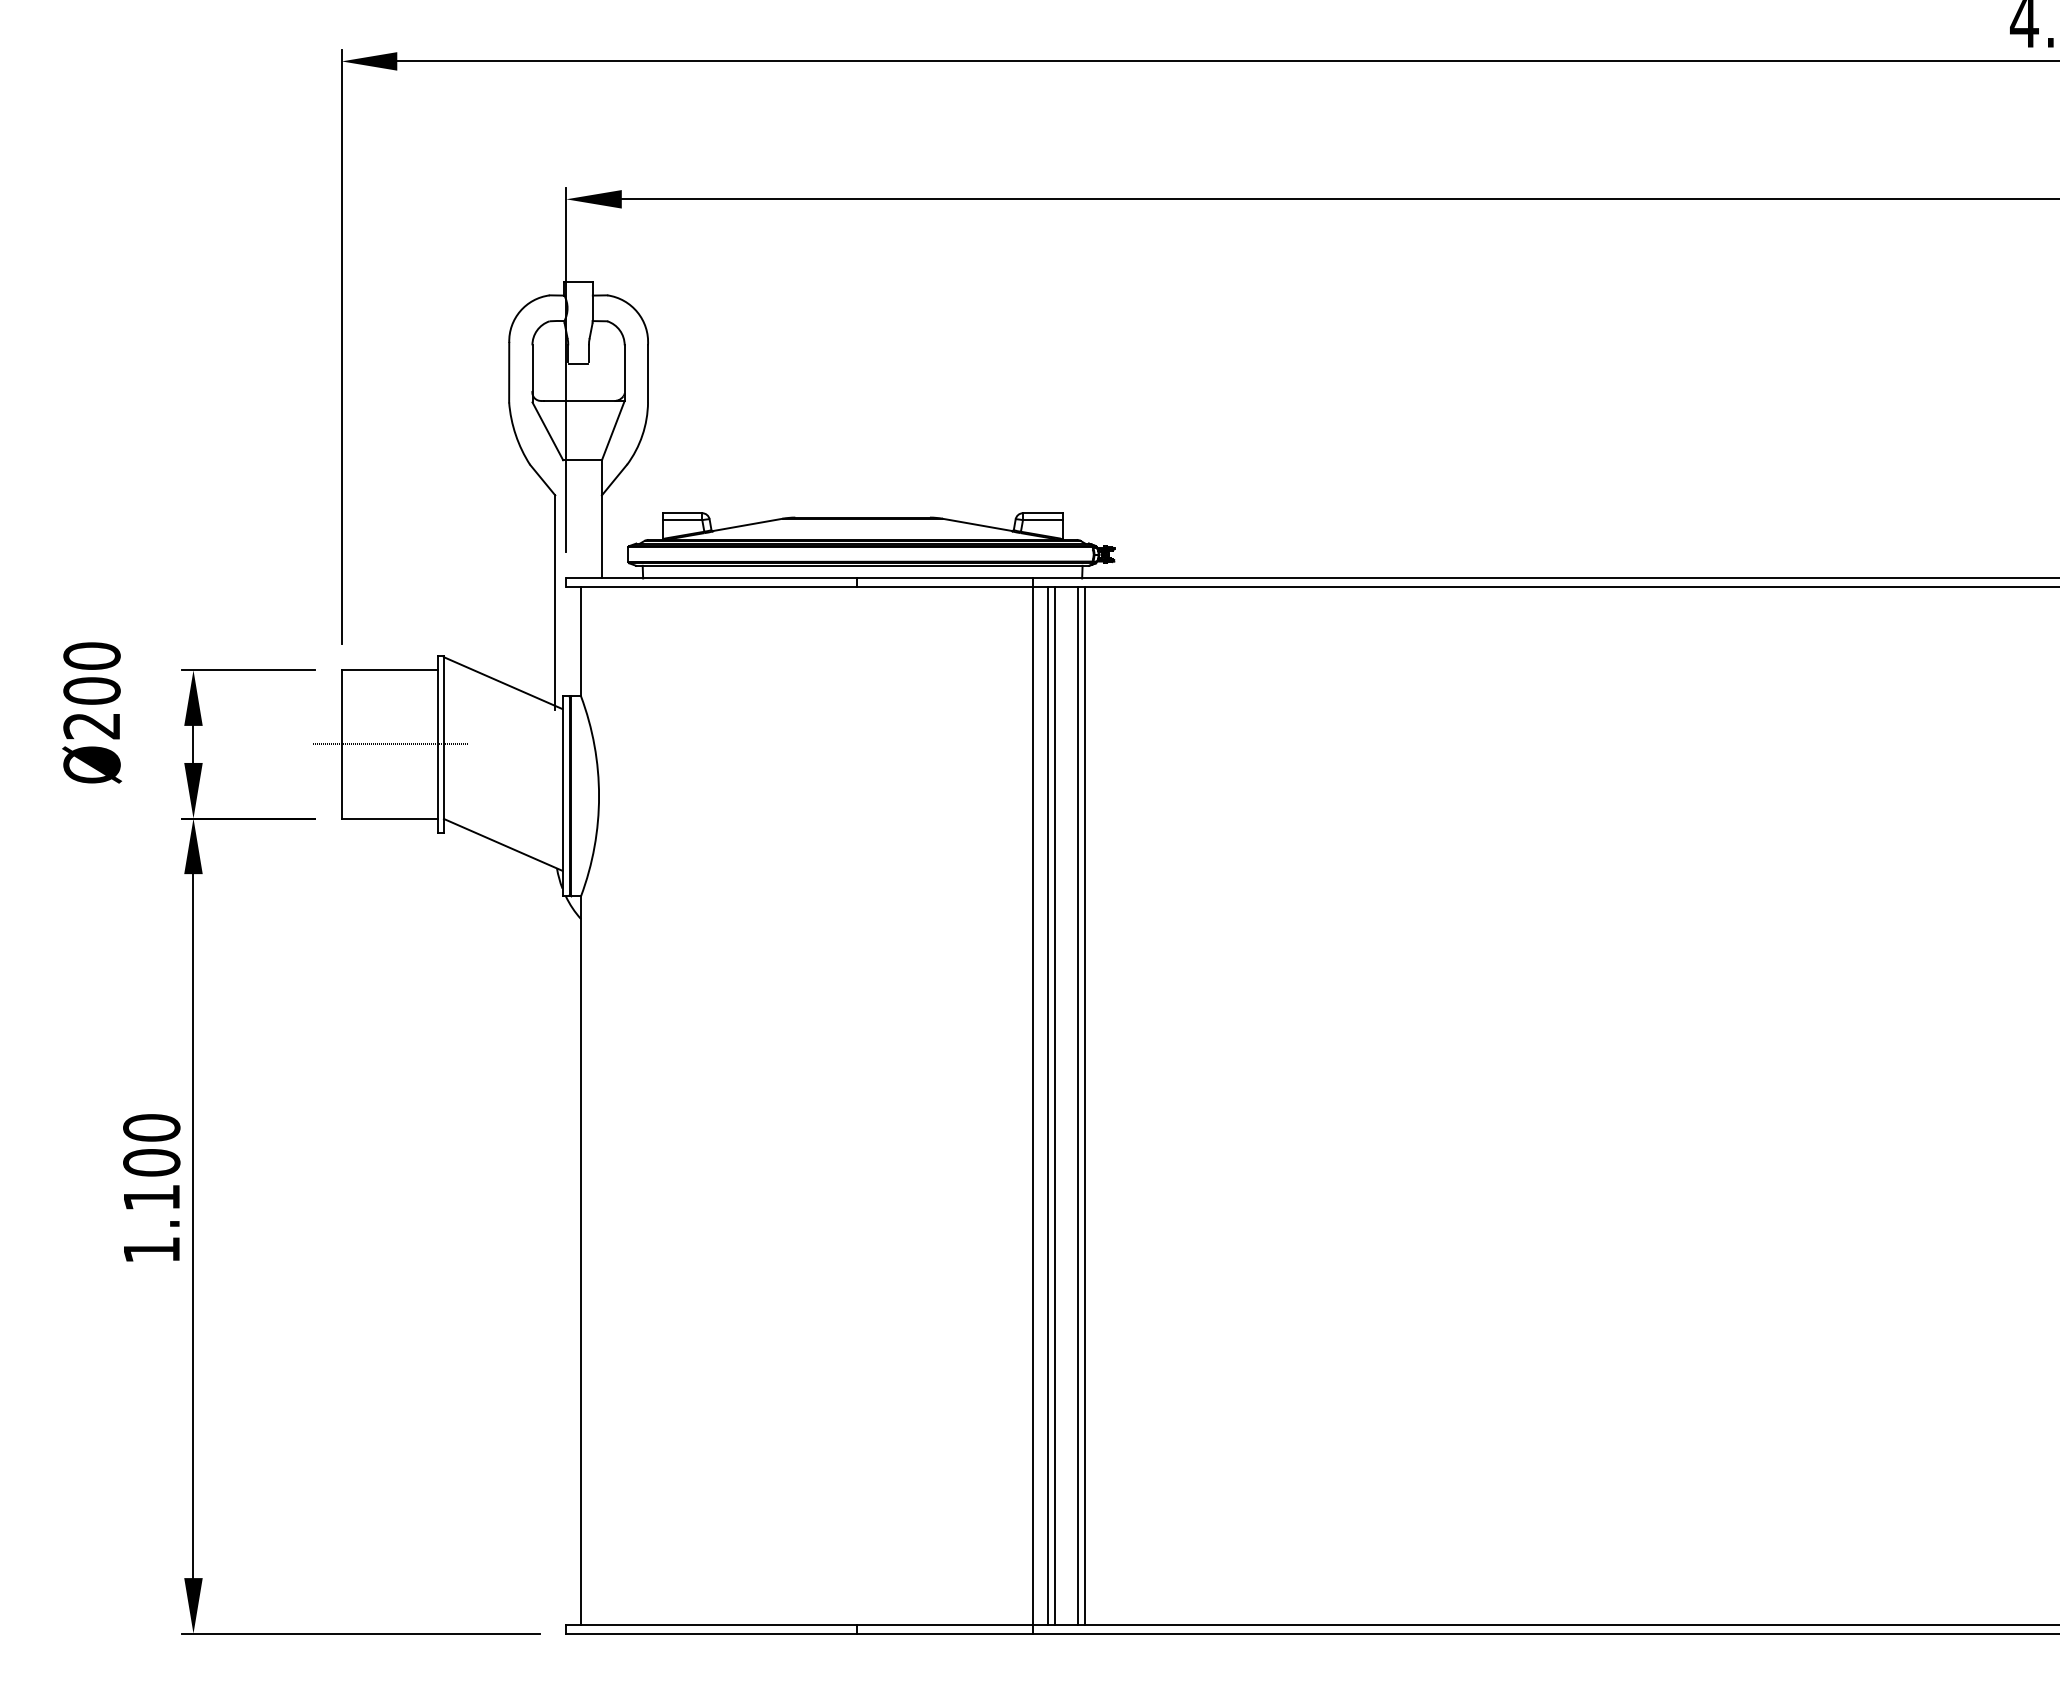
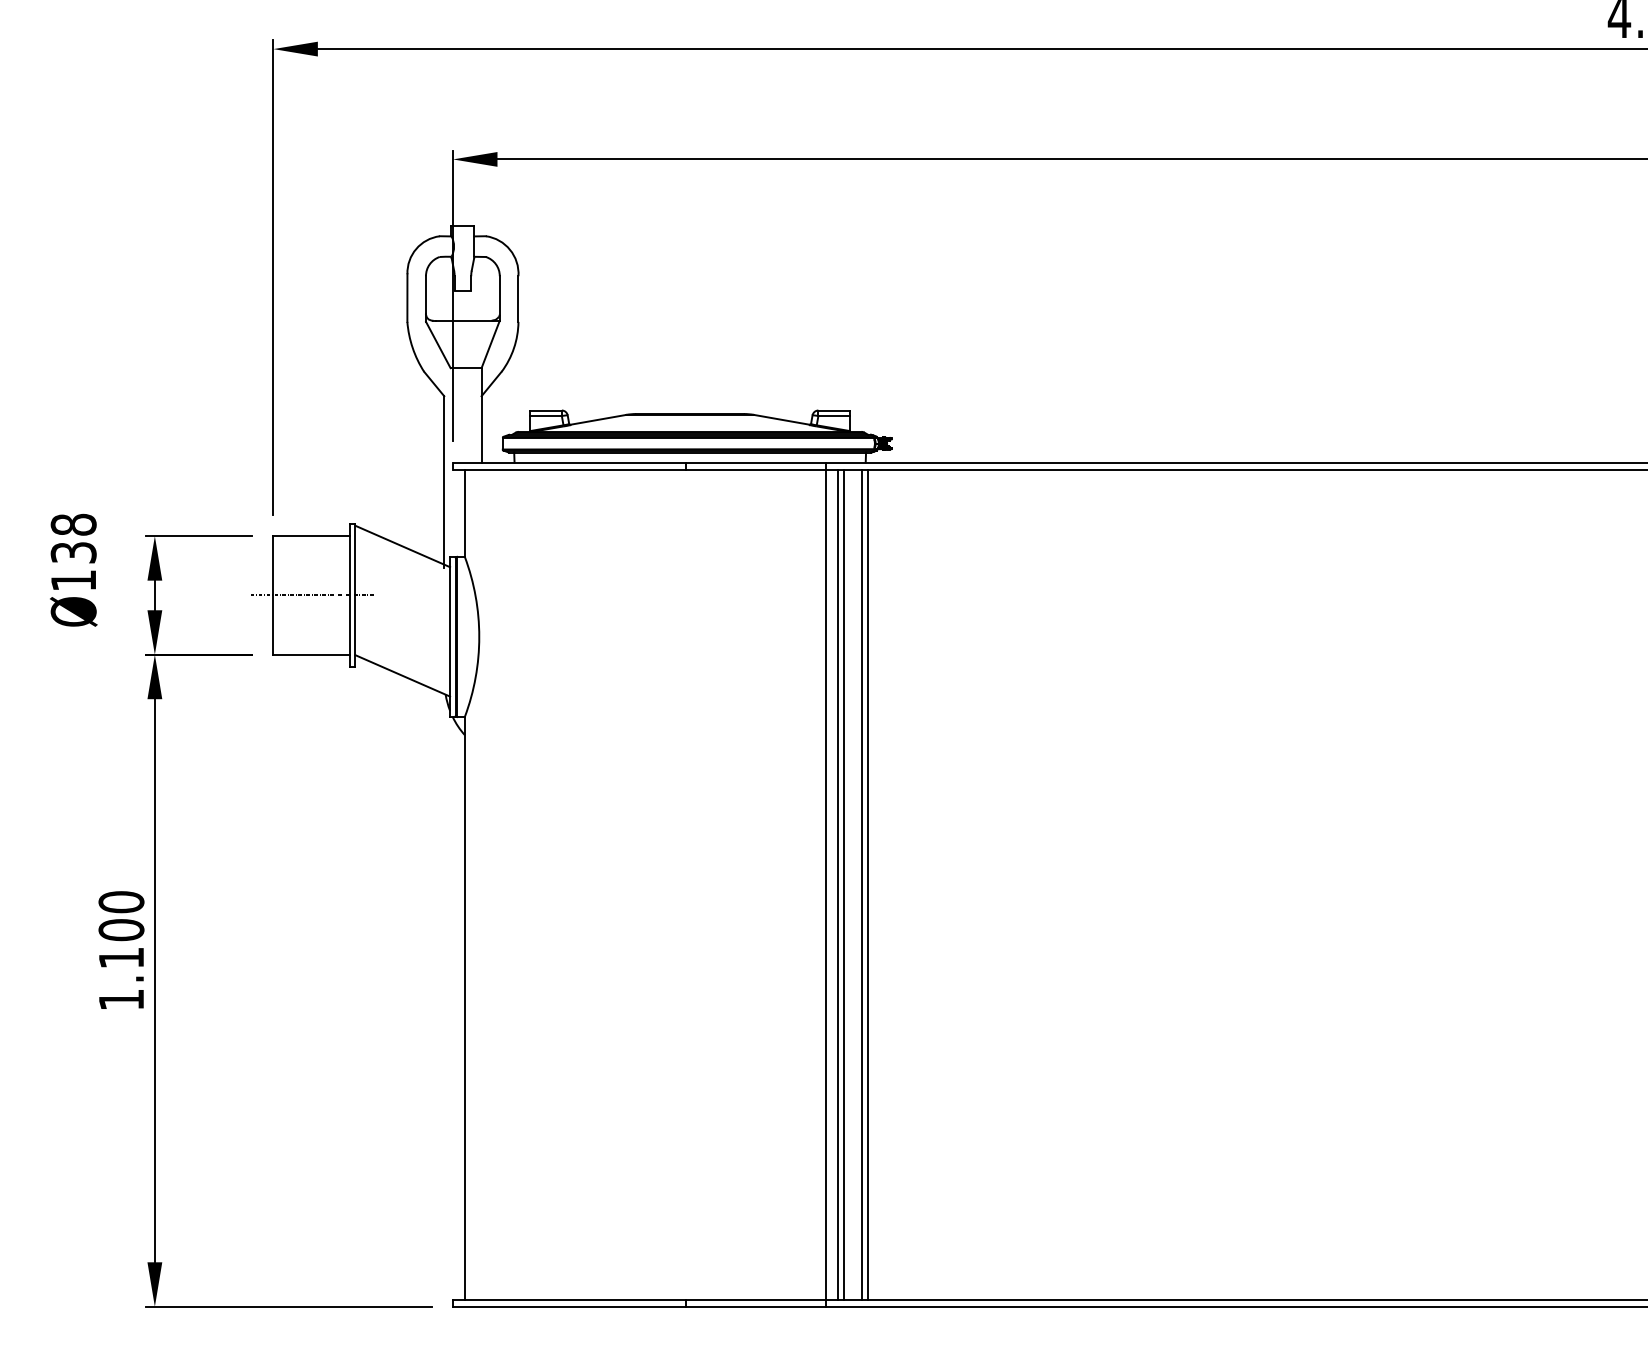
text: (91, 690) -> (73, 552), Ø200 -> Ø138

